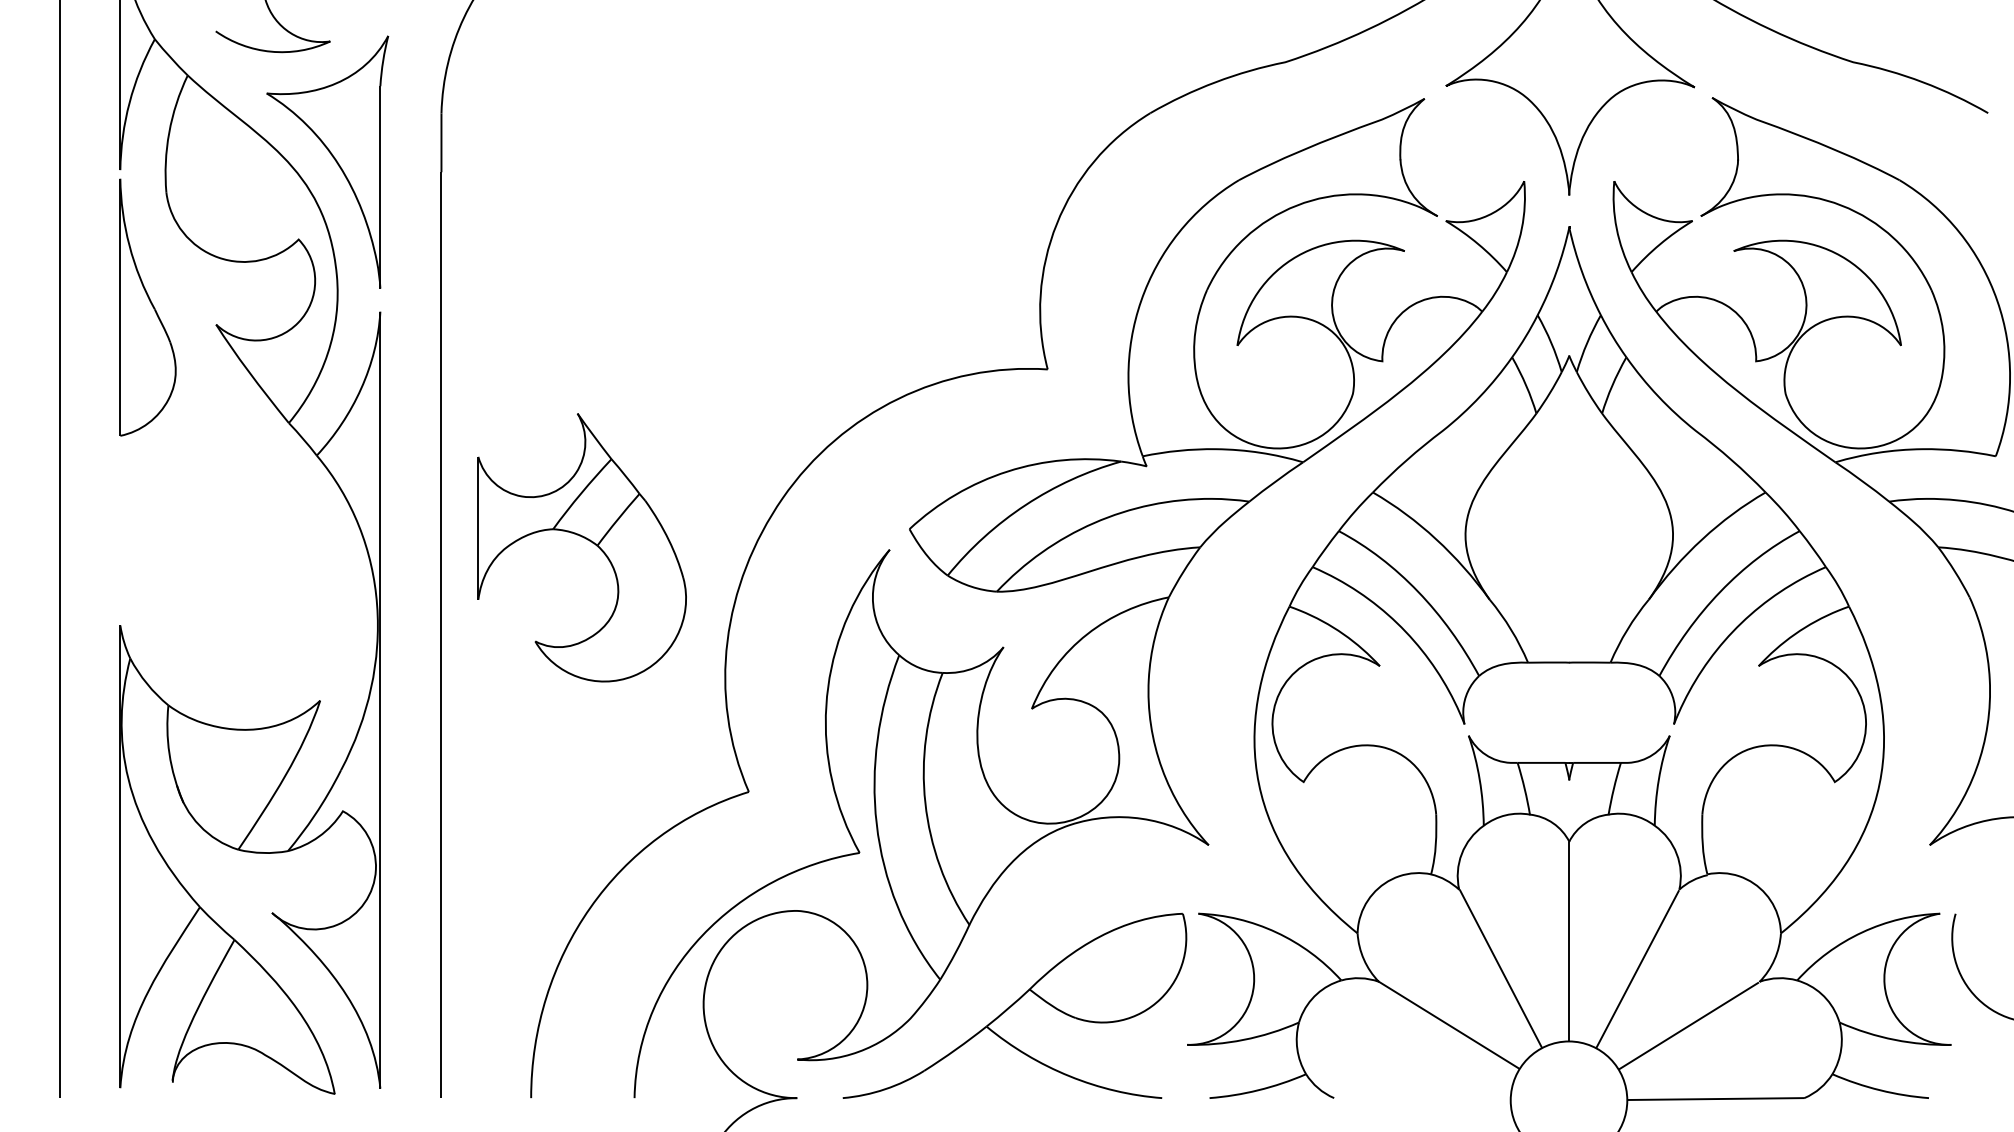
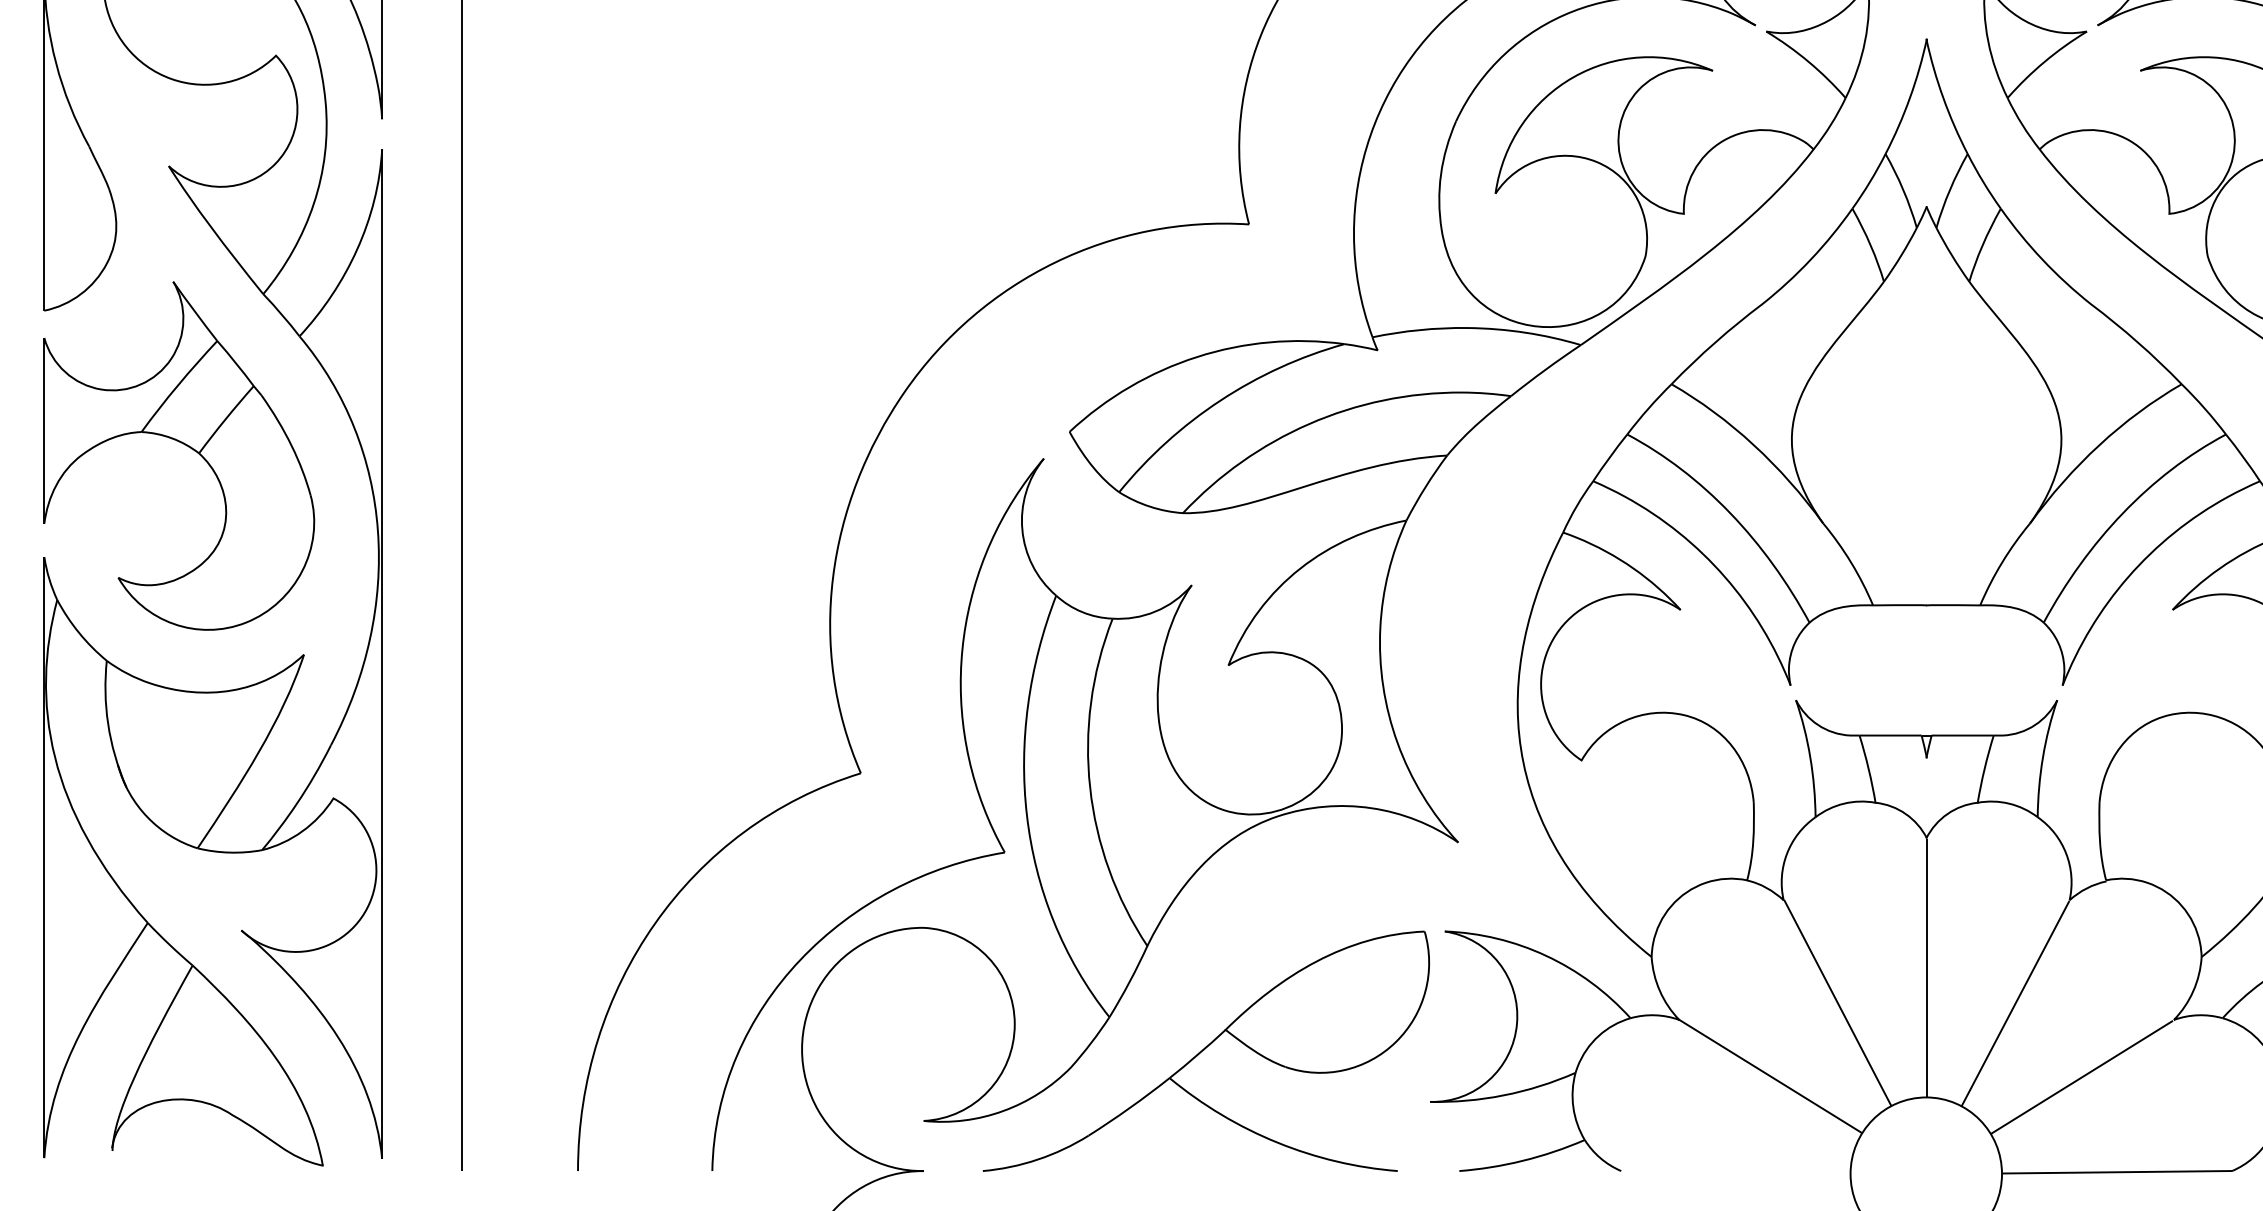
part: (585, 539) -> (183, 445), moved

